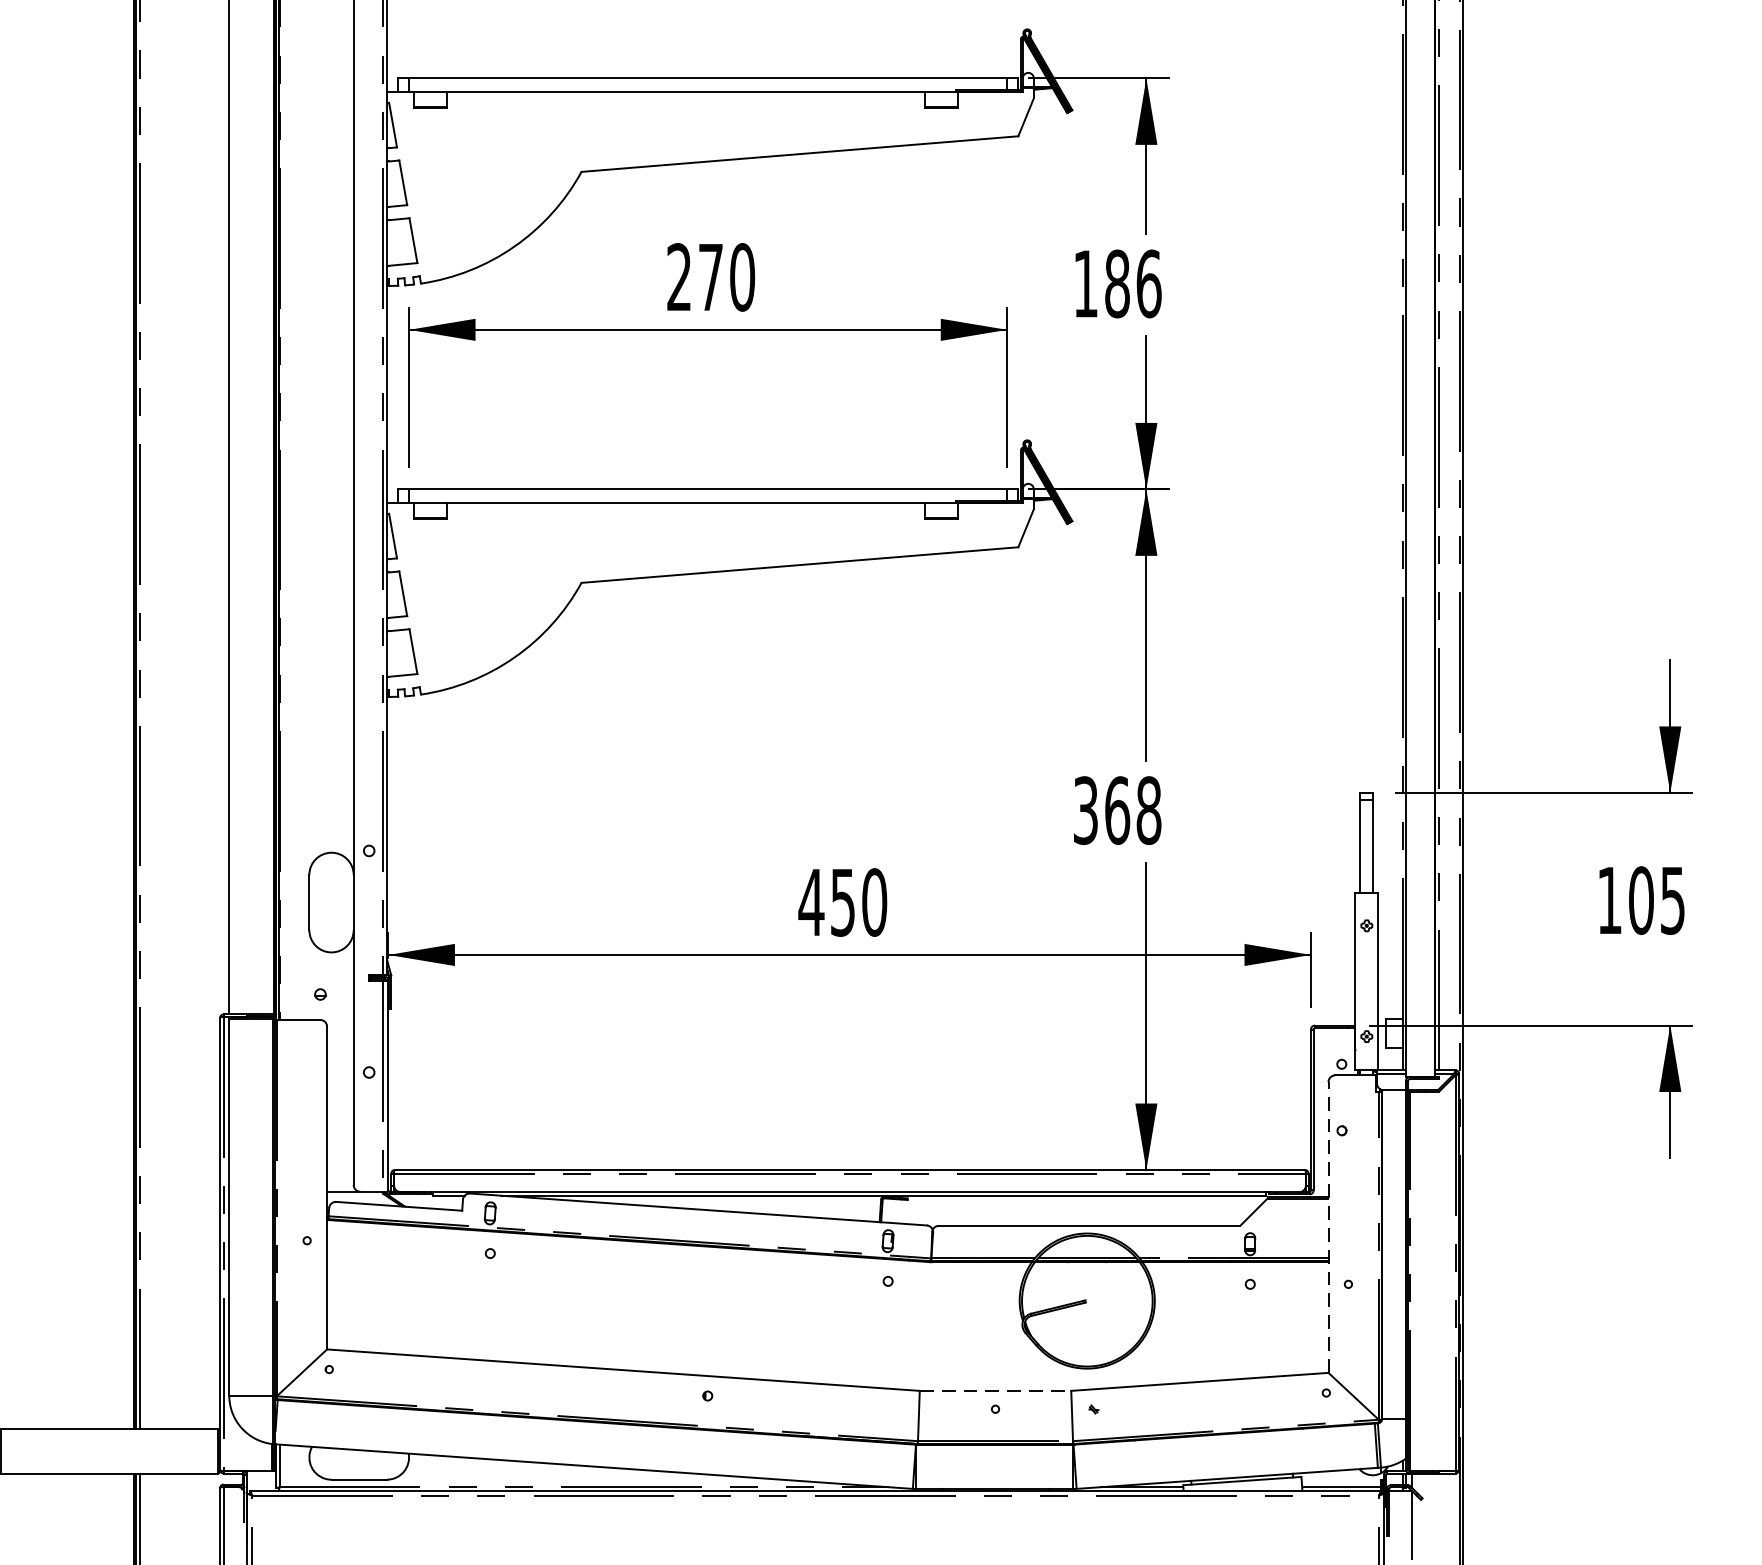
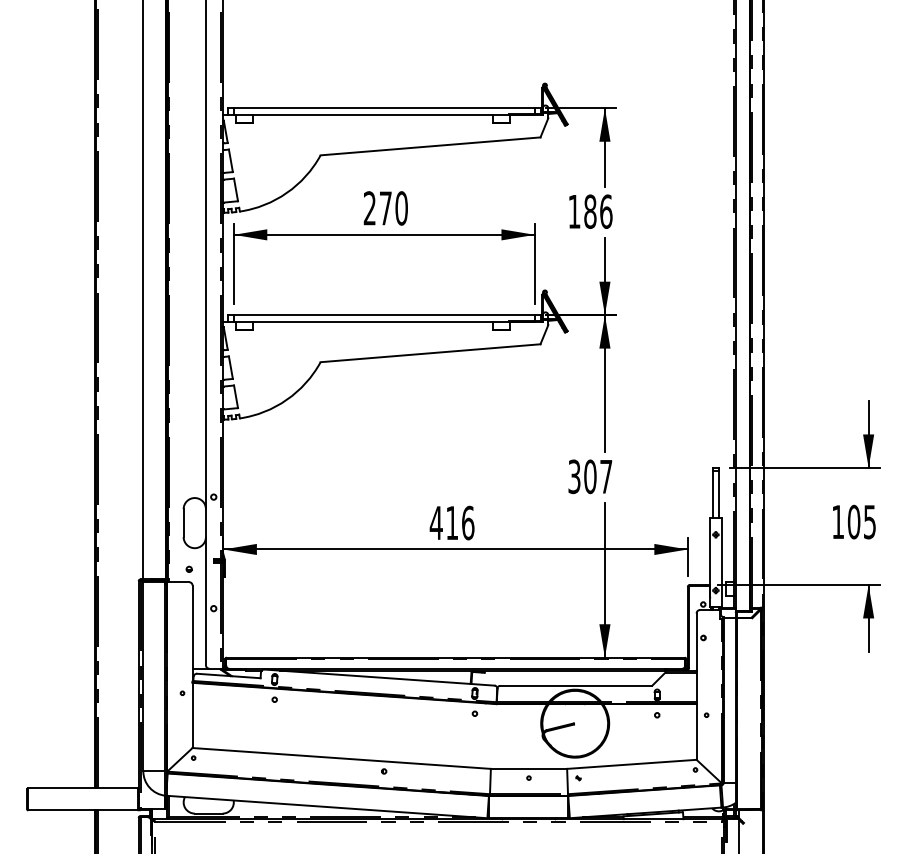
text: (1133, 809) -> (598, 476), 368 -> 307
text: (859, 901) -> (460, 522), 450 -> 416
line: (1328, 1227) -> (696, 686), dashed -> solid
line: (996, 1390) -> (529, 768), dashed -> solid

